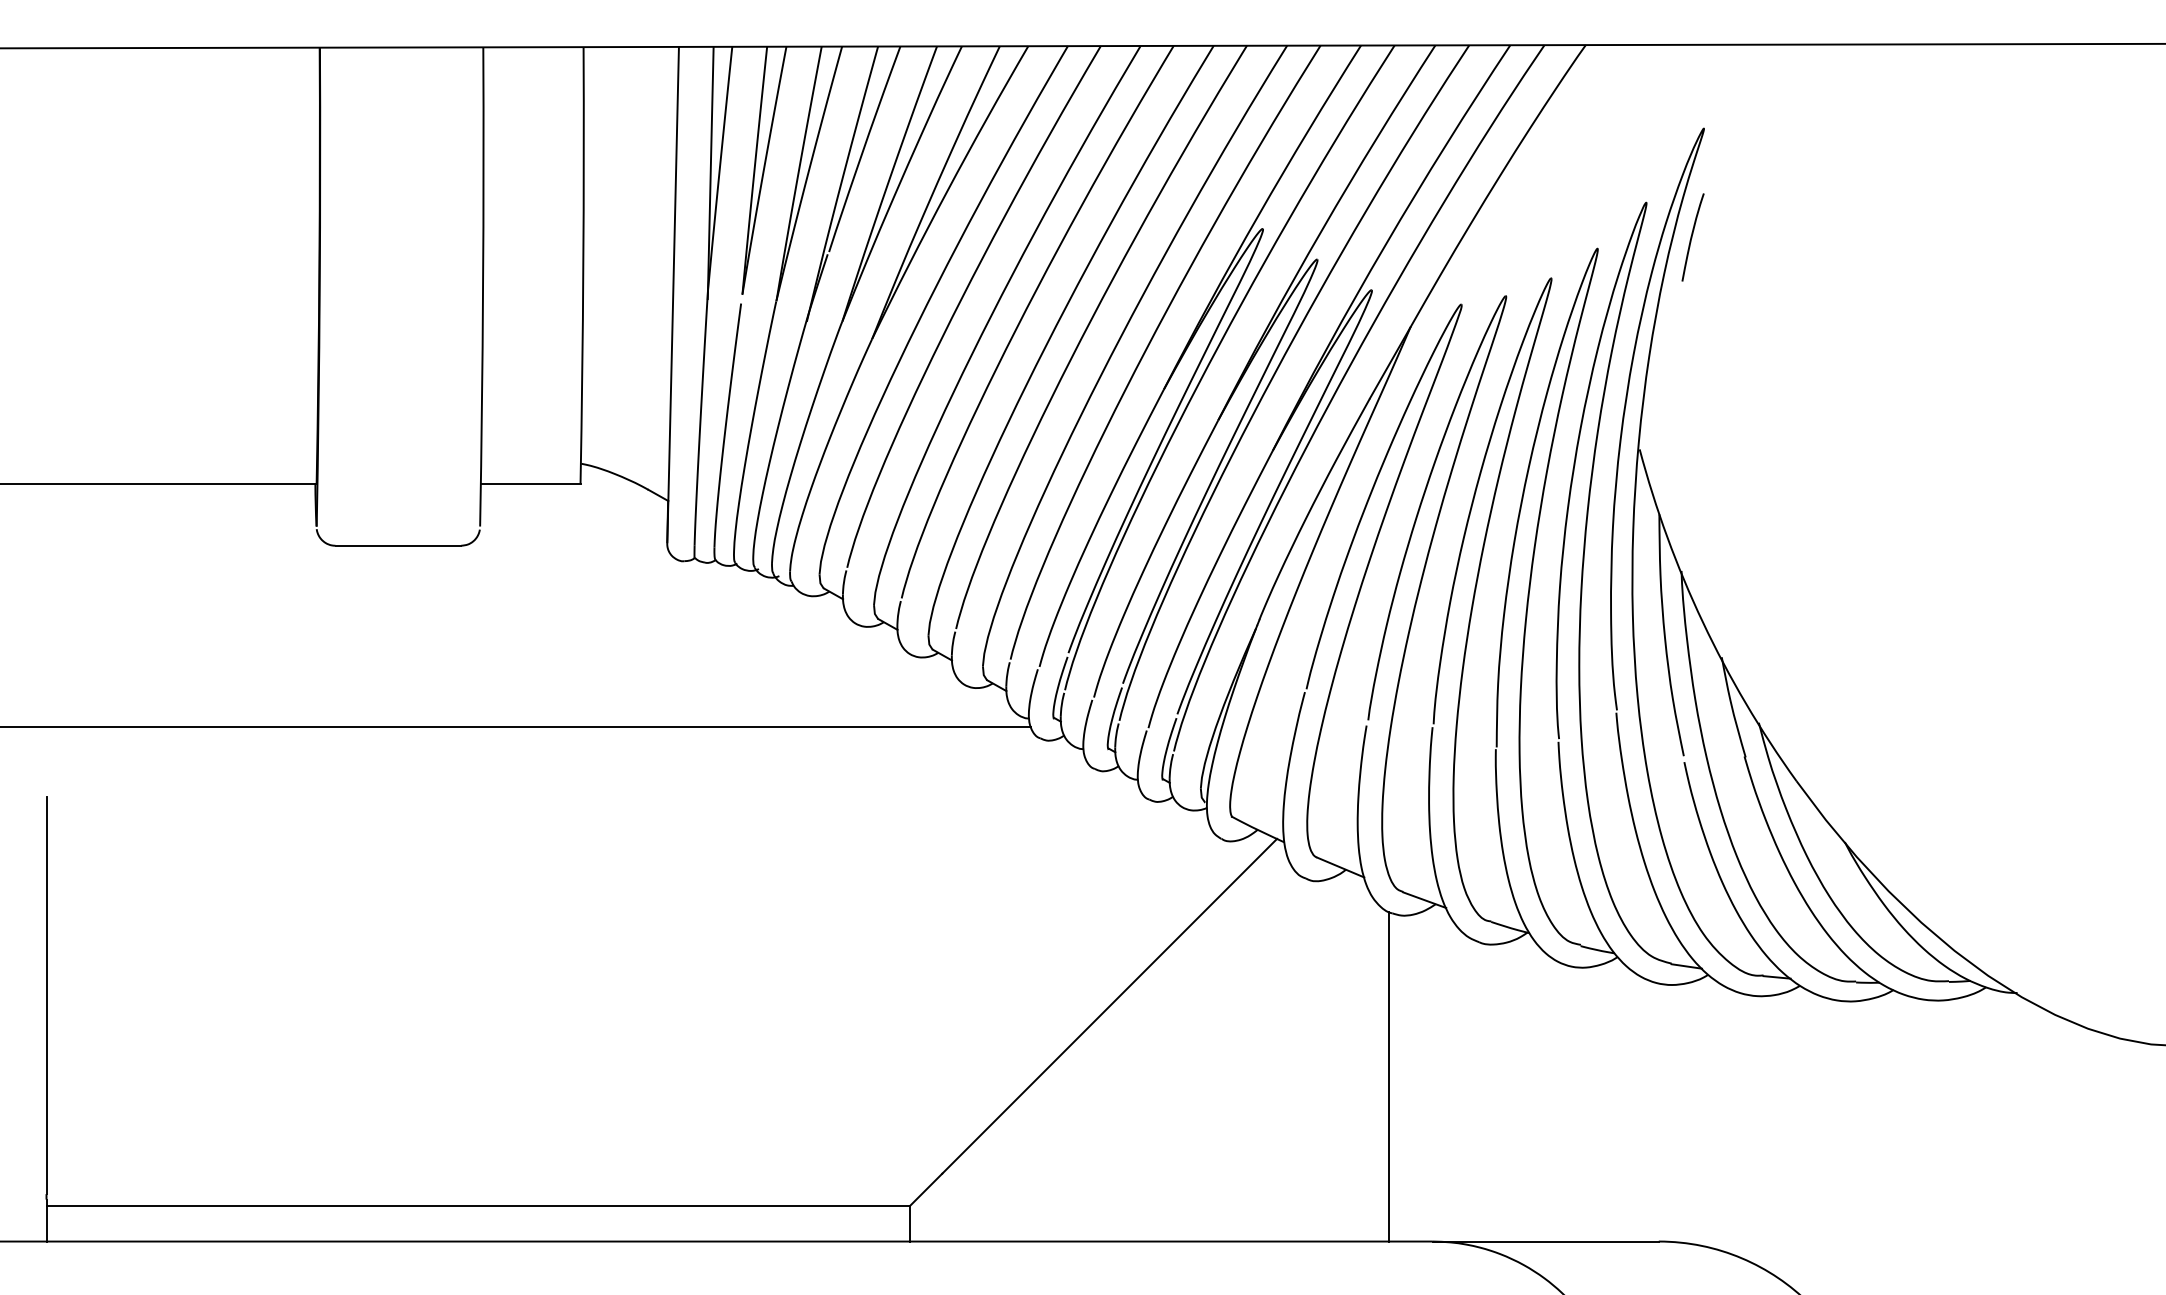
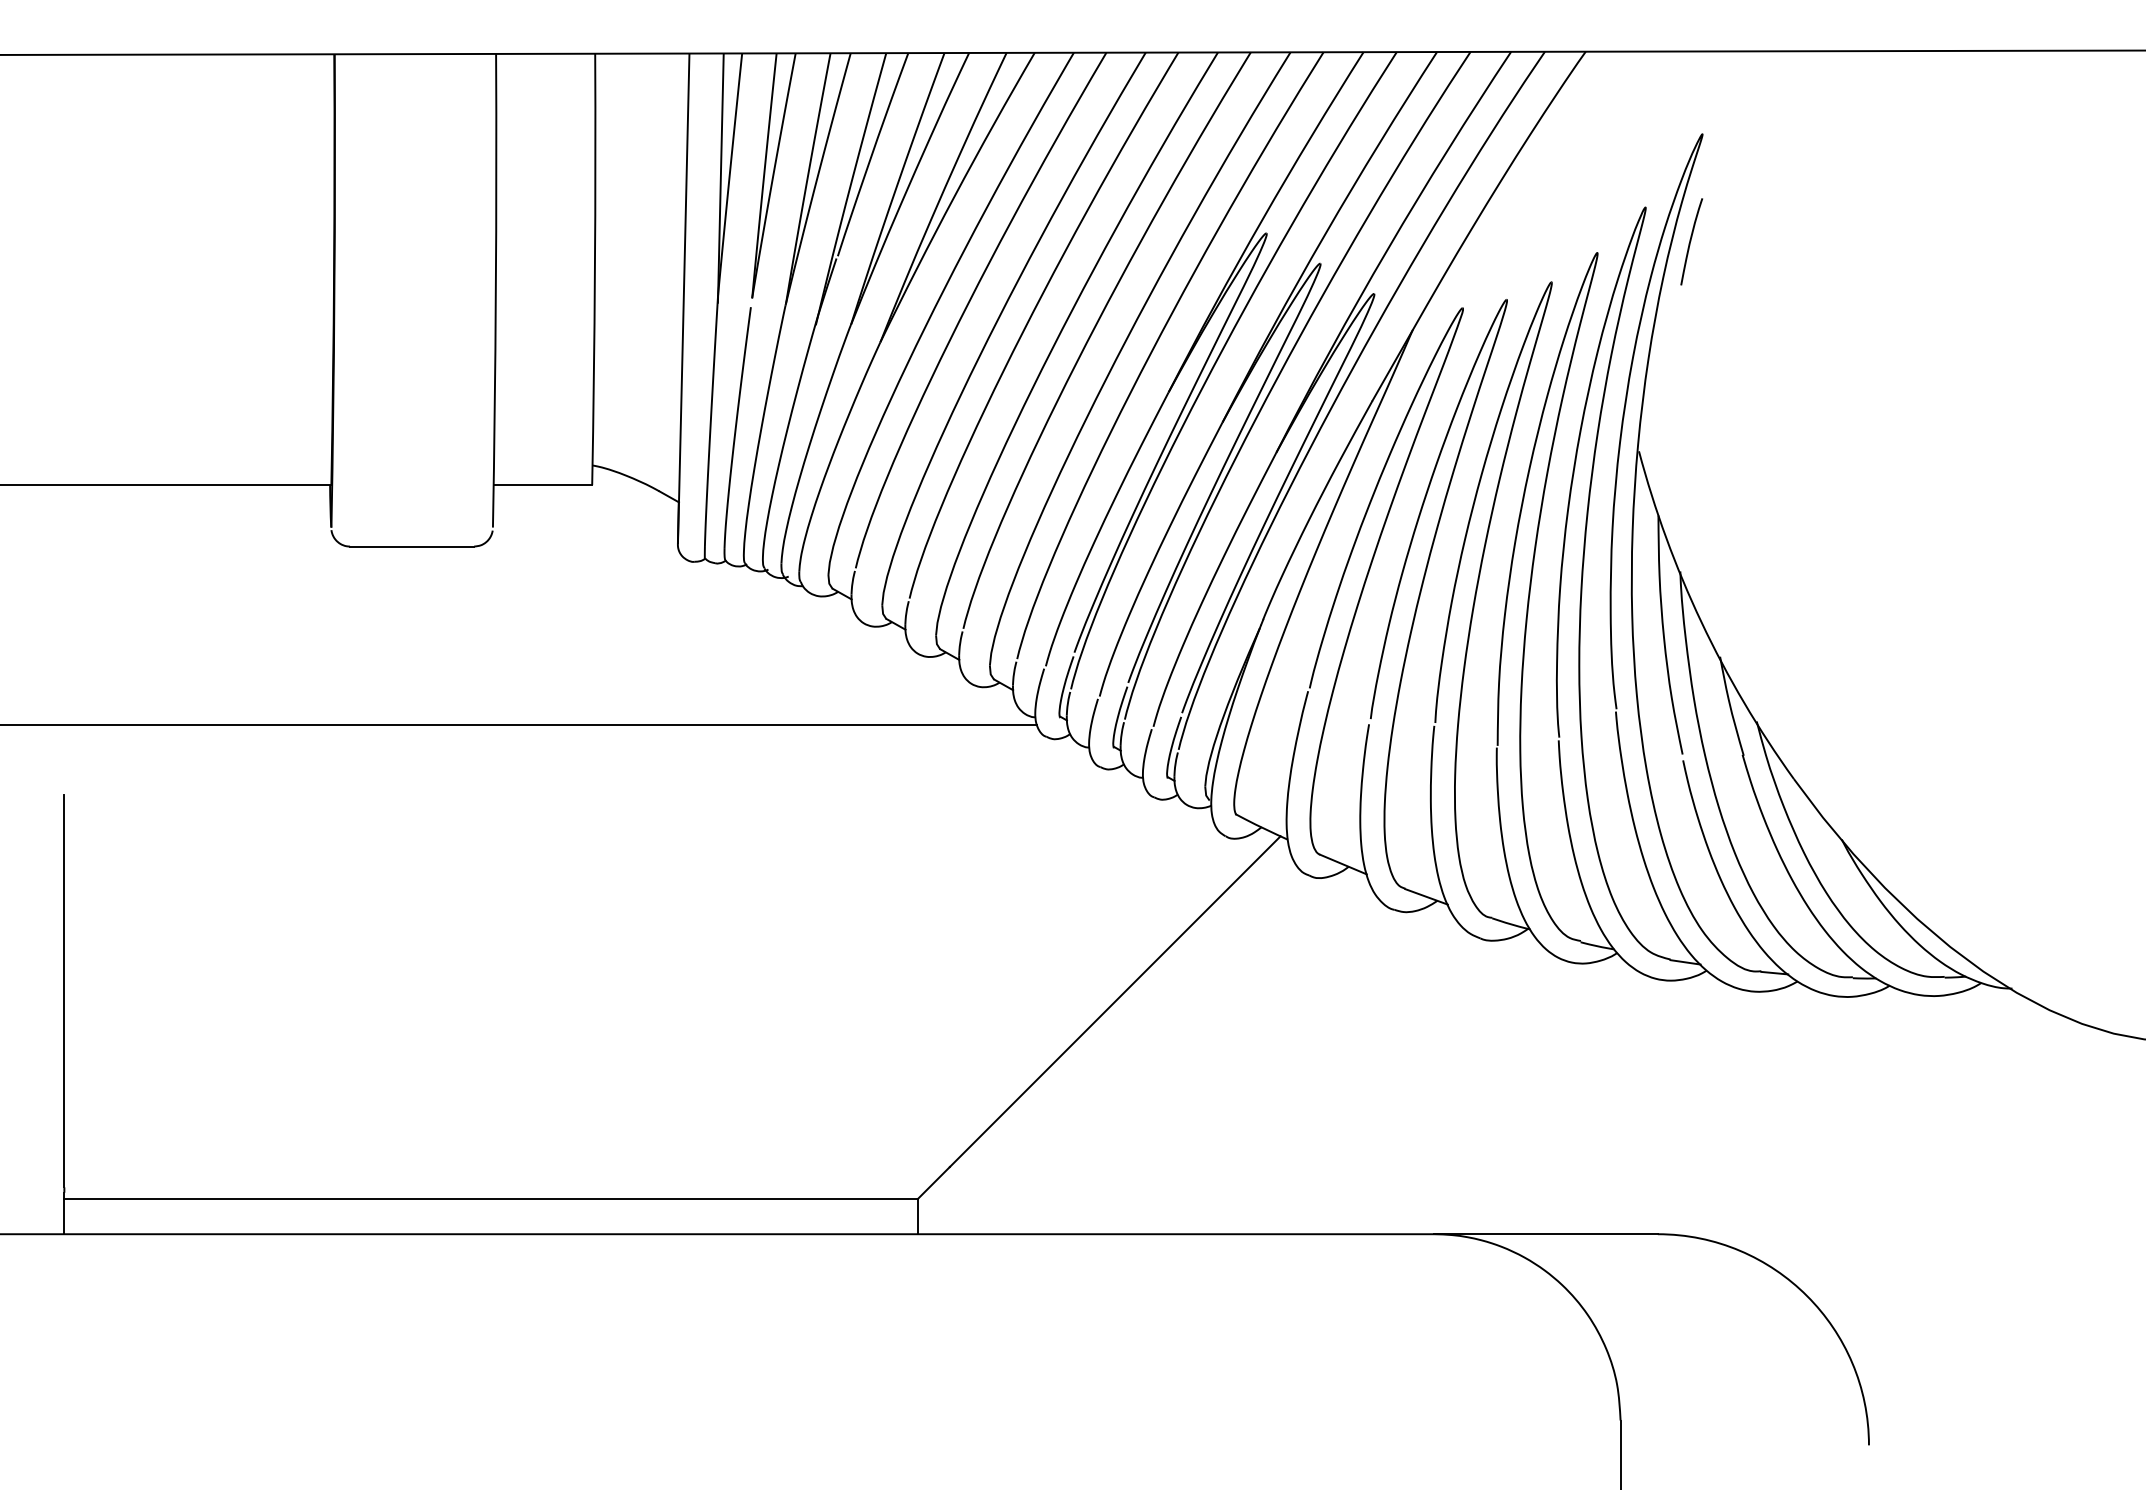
line: (1389, 1076) -> (1391, 1071), removed

